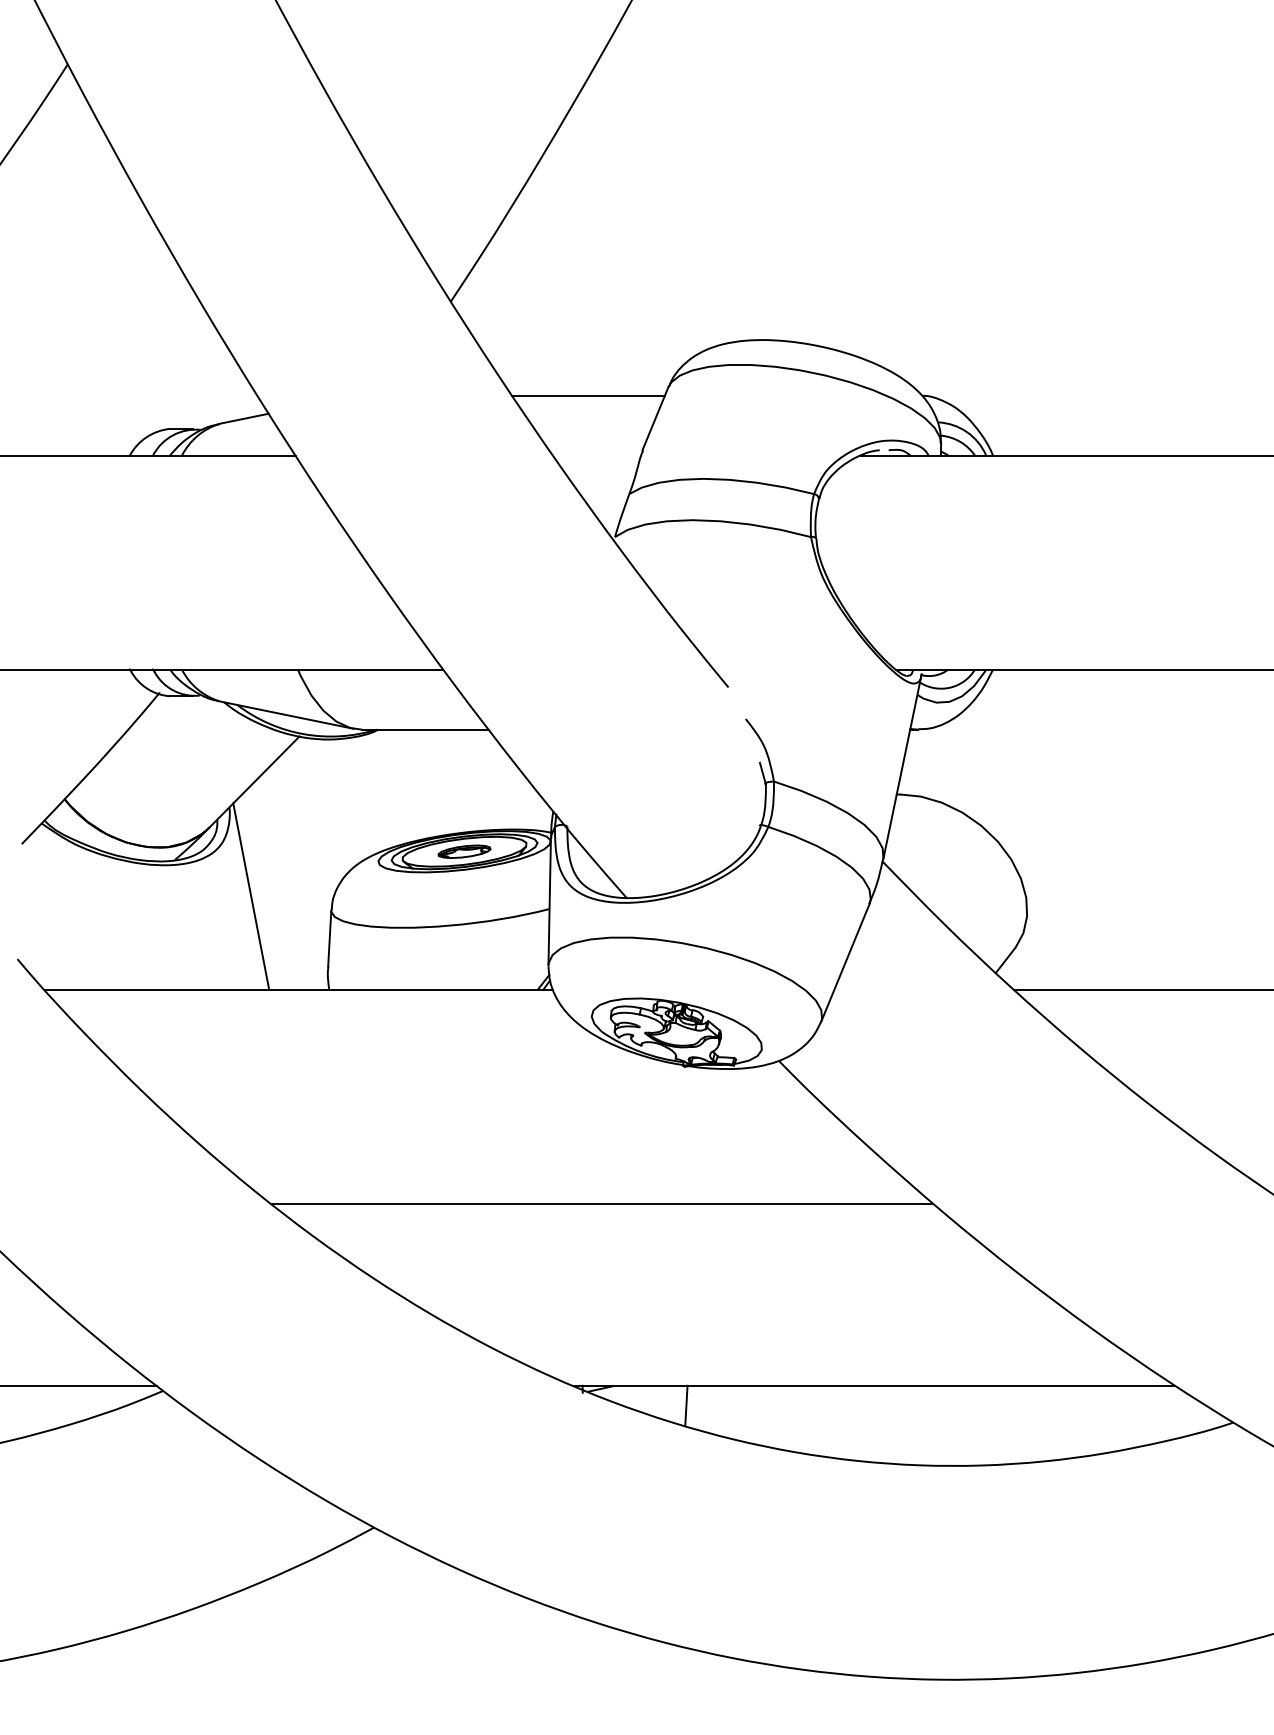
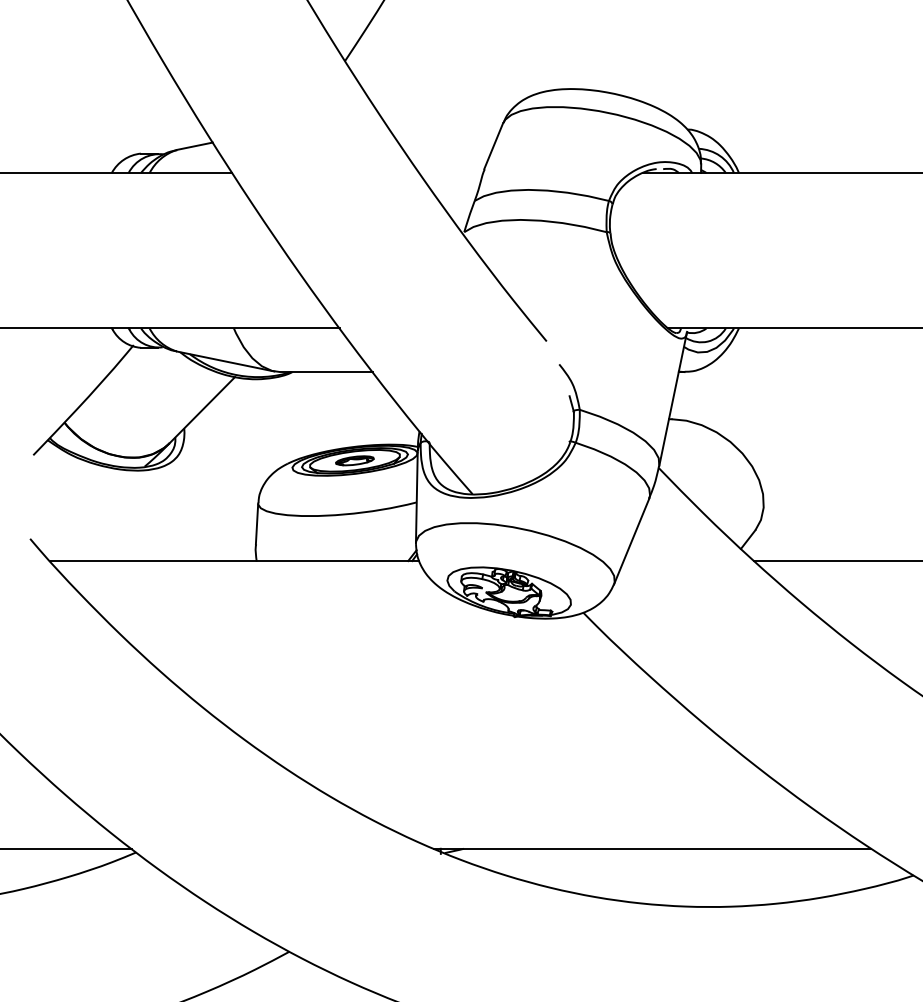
line: (588, 395) -> (445, 129), removed
line: (251, 896) -> (200, 493), removed
line: (601, 1203) -> (454, 716), removed
line: (686, 1405) -> (516, 863), removed

